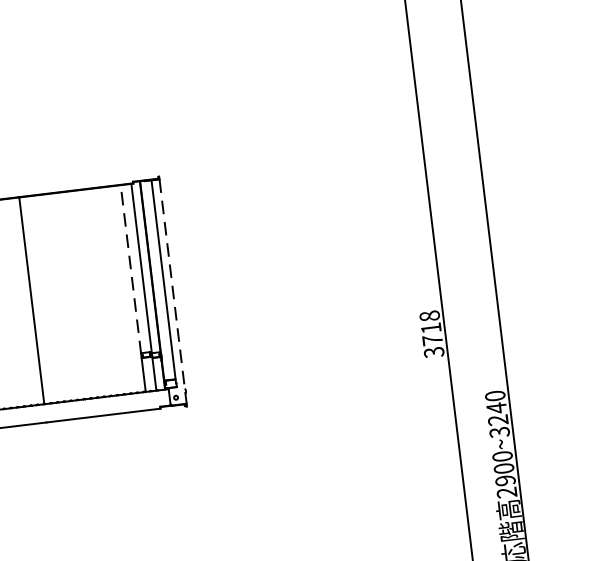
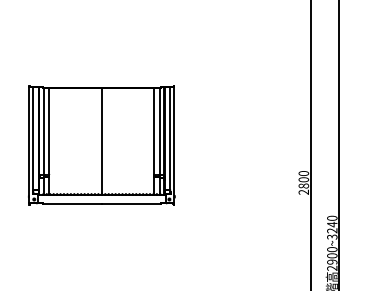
line: (131, 269) -> (154, 131), dashed -> solid
line: (173, 292) -> (174, 145), dashed -> solid
text: (431, 333) -> (303, 182), 3718 -> 2800

